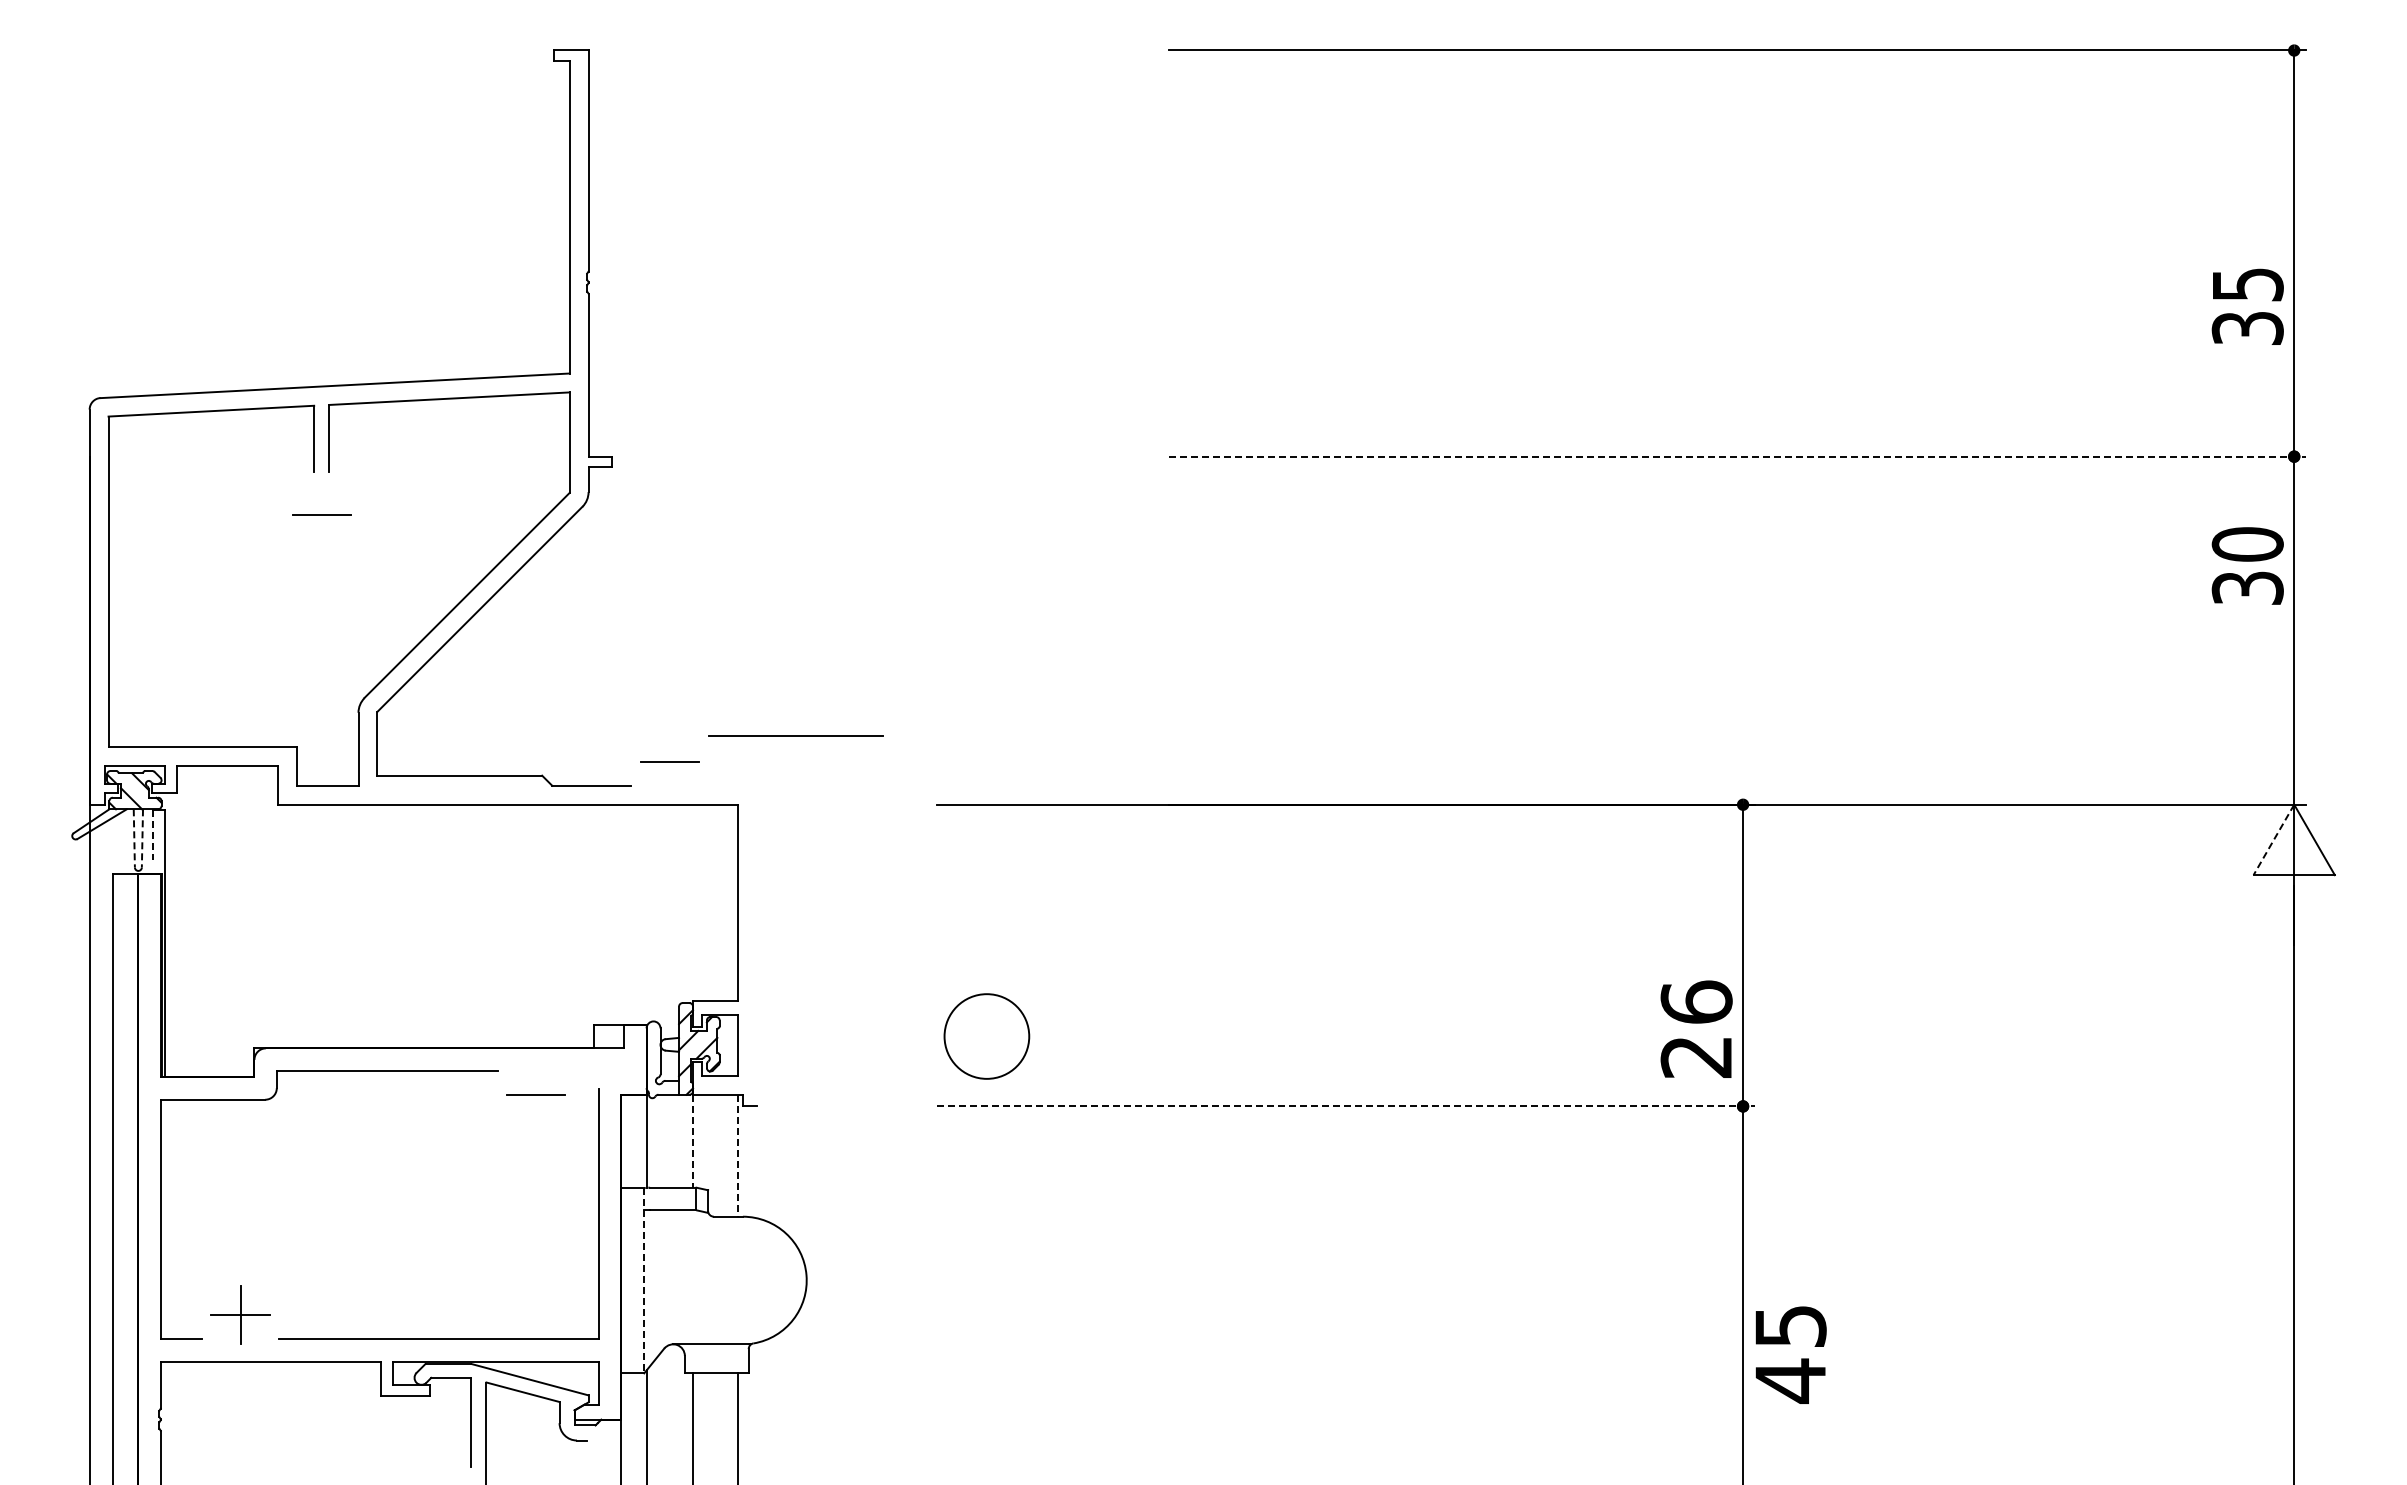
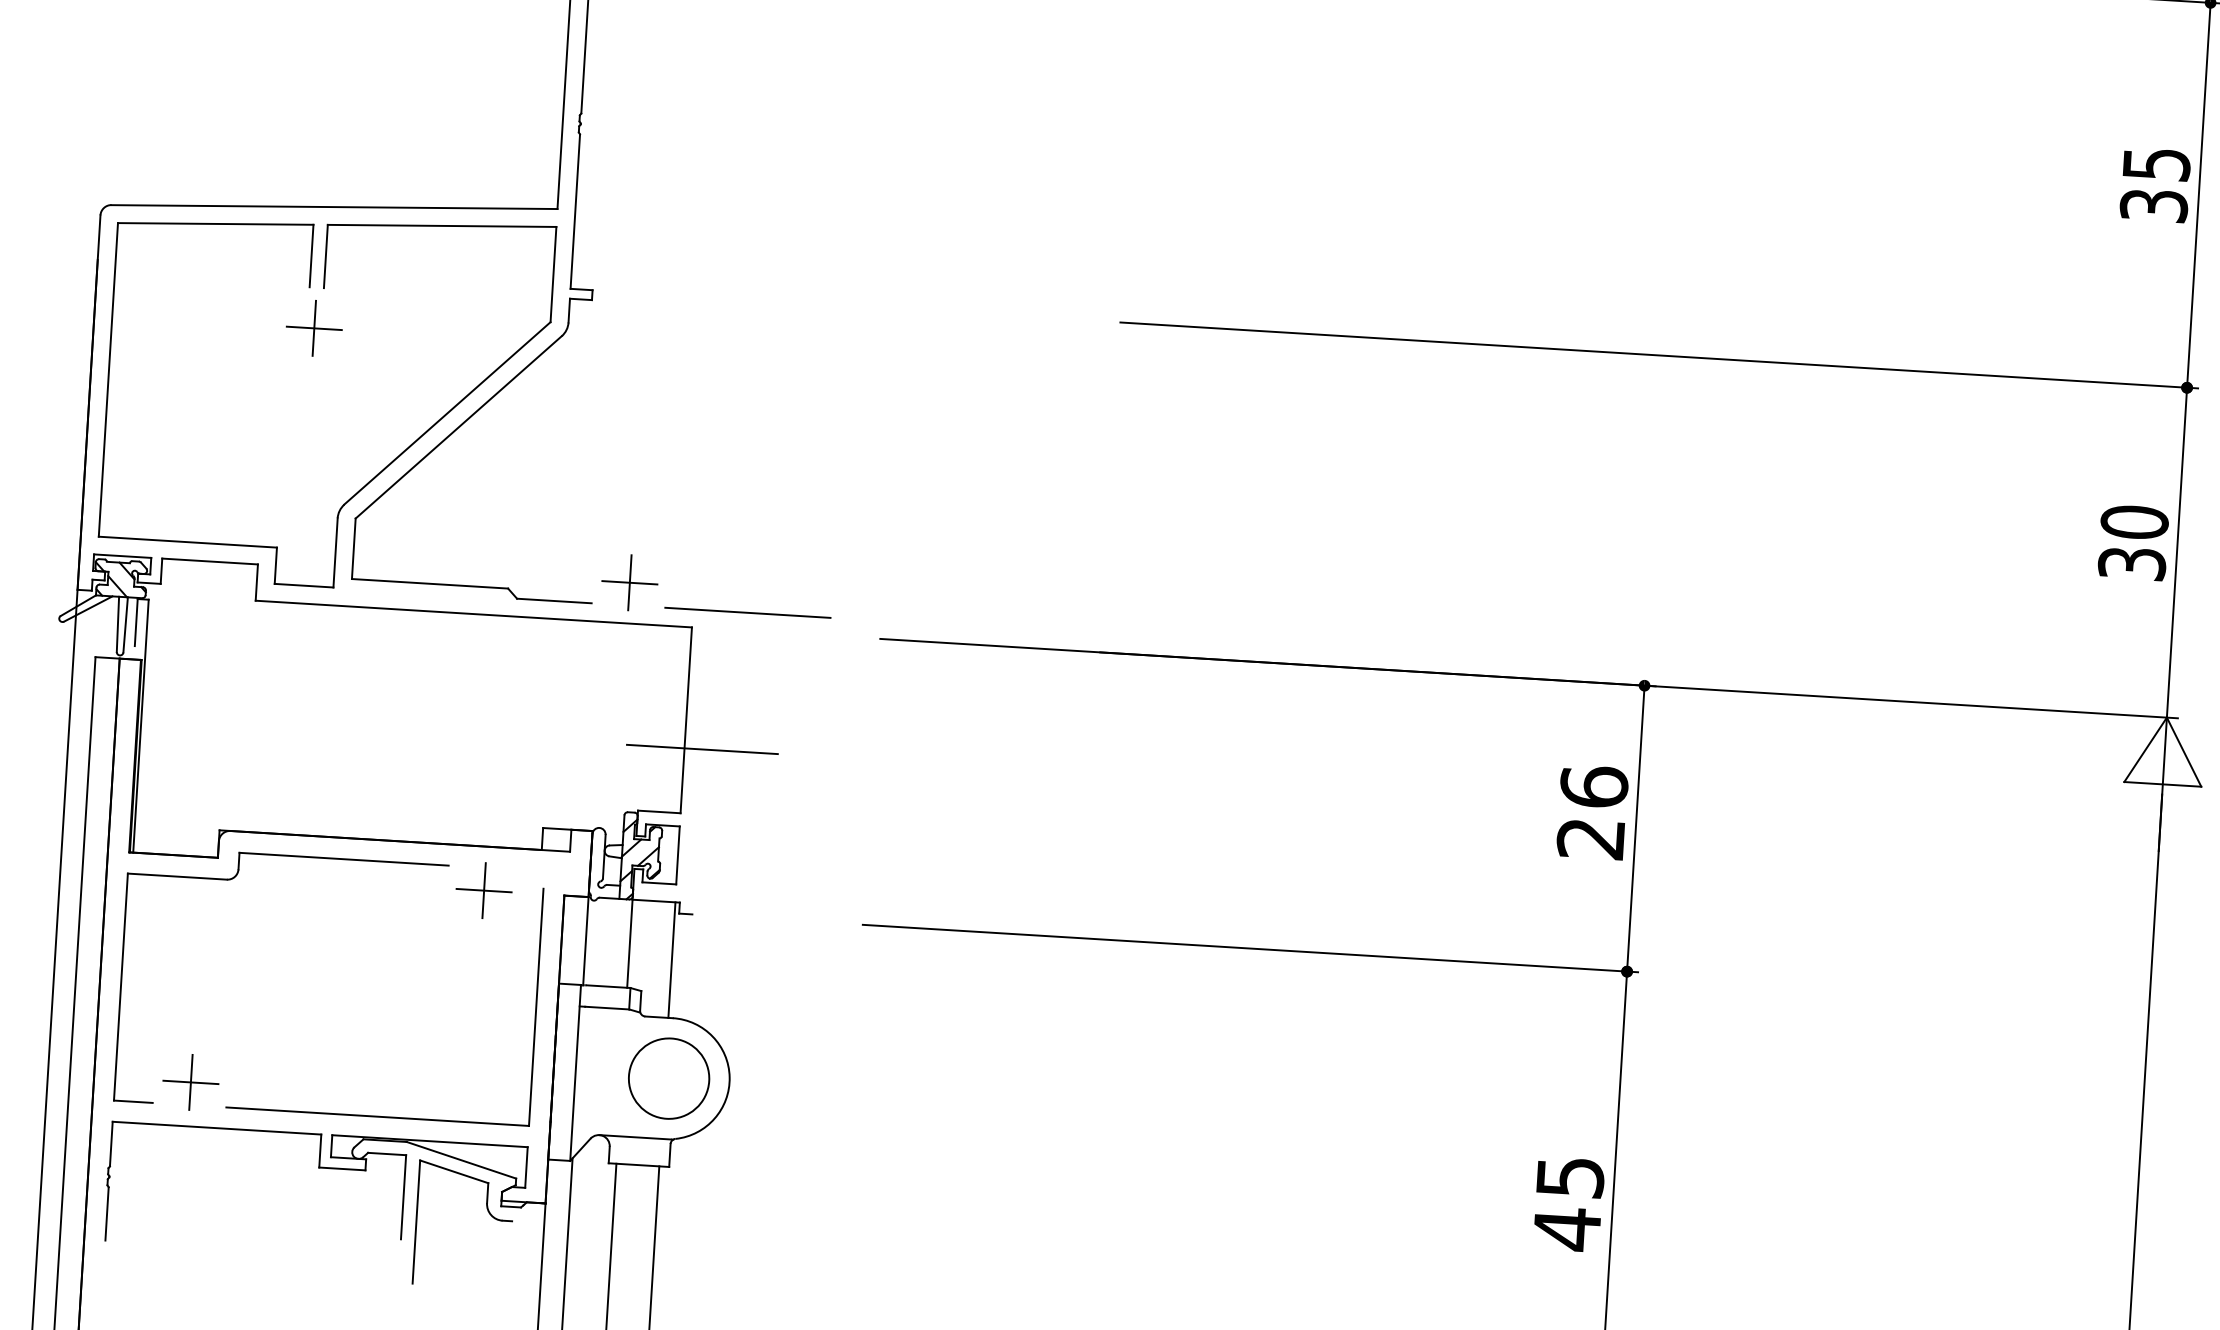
text: (2247, 306) -> (2155, 184), moved
line: (1737, 456) -> (1659, 355), dashed -> solid
line: (321, 514) -> (314, 328), added
text: (2247, 565) -> (2133, 542), moved
line: (795, 735) -> (747, 612), moved
line: (669, 761) -> (629, 582), added
line: (153, 835) -> (136, 622), dashed -> solid
line: (134, 838) -> (118, 624), dashed -> solid
line: (142, 838) -> (125, 624), dashed -> solid
line: (2273, 839) -> (2145, 749), dashed -> solid
line: (756, 932) -> (702, 749), added
text: (1696, 1028) -> (1592, 811), moved
circle: (986, 1036) -> (668, 1078), moved
line: (536, 1094) -> (484, 890), added
line: (1346, 1106) -> (1251, 948), dashed -> solid
line: (693, 1141) -> (630, 944), dashed -> solid
line: (738, 1155) -> (672, 959), dashed -> solid
line: (644, 1280) -> (575, 1072), dashed -> solid
text: (1790, 1354) -> (1568, 1204), moved

